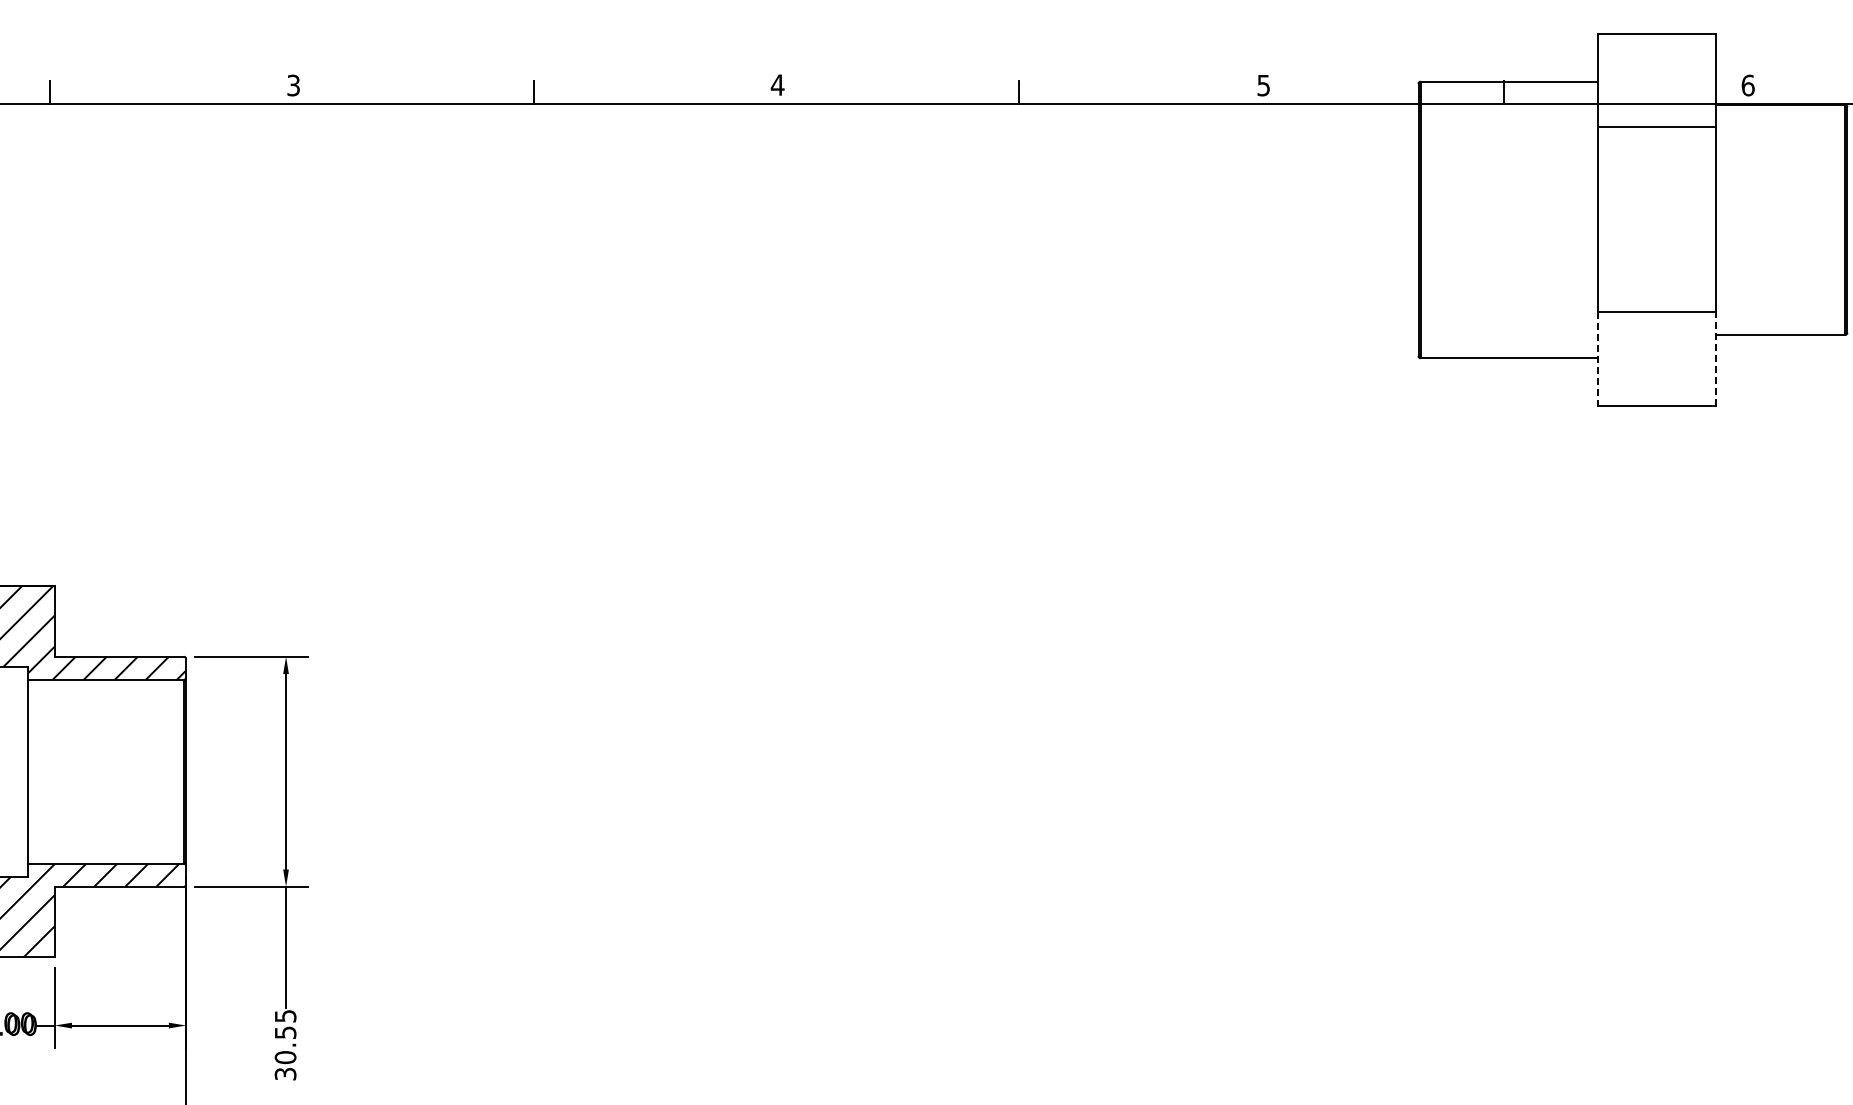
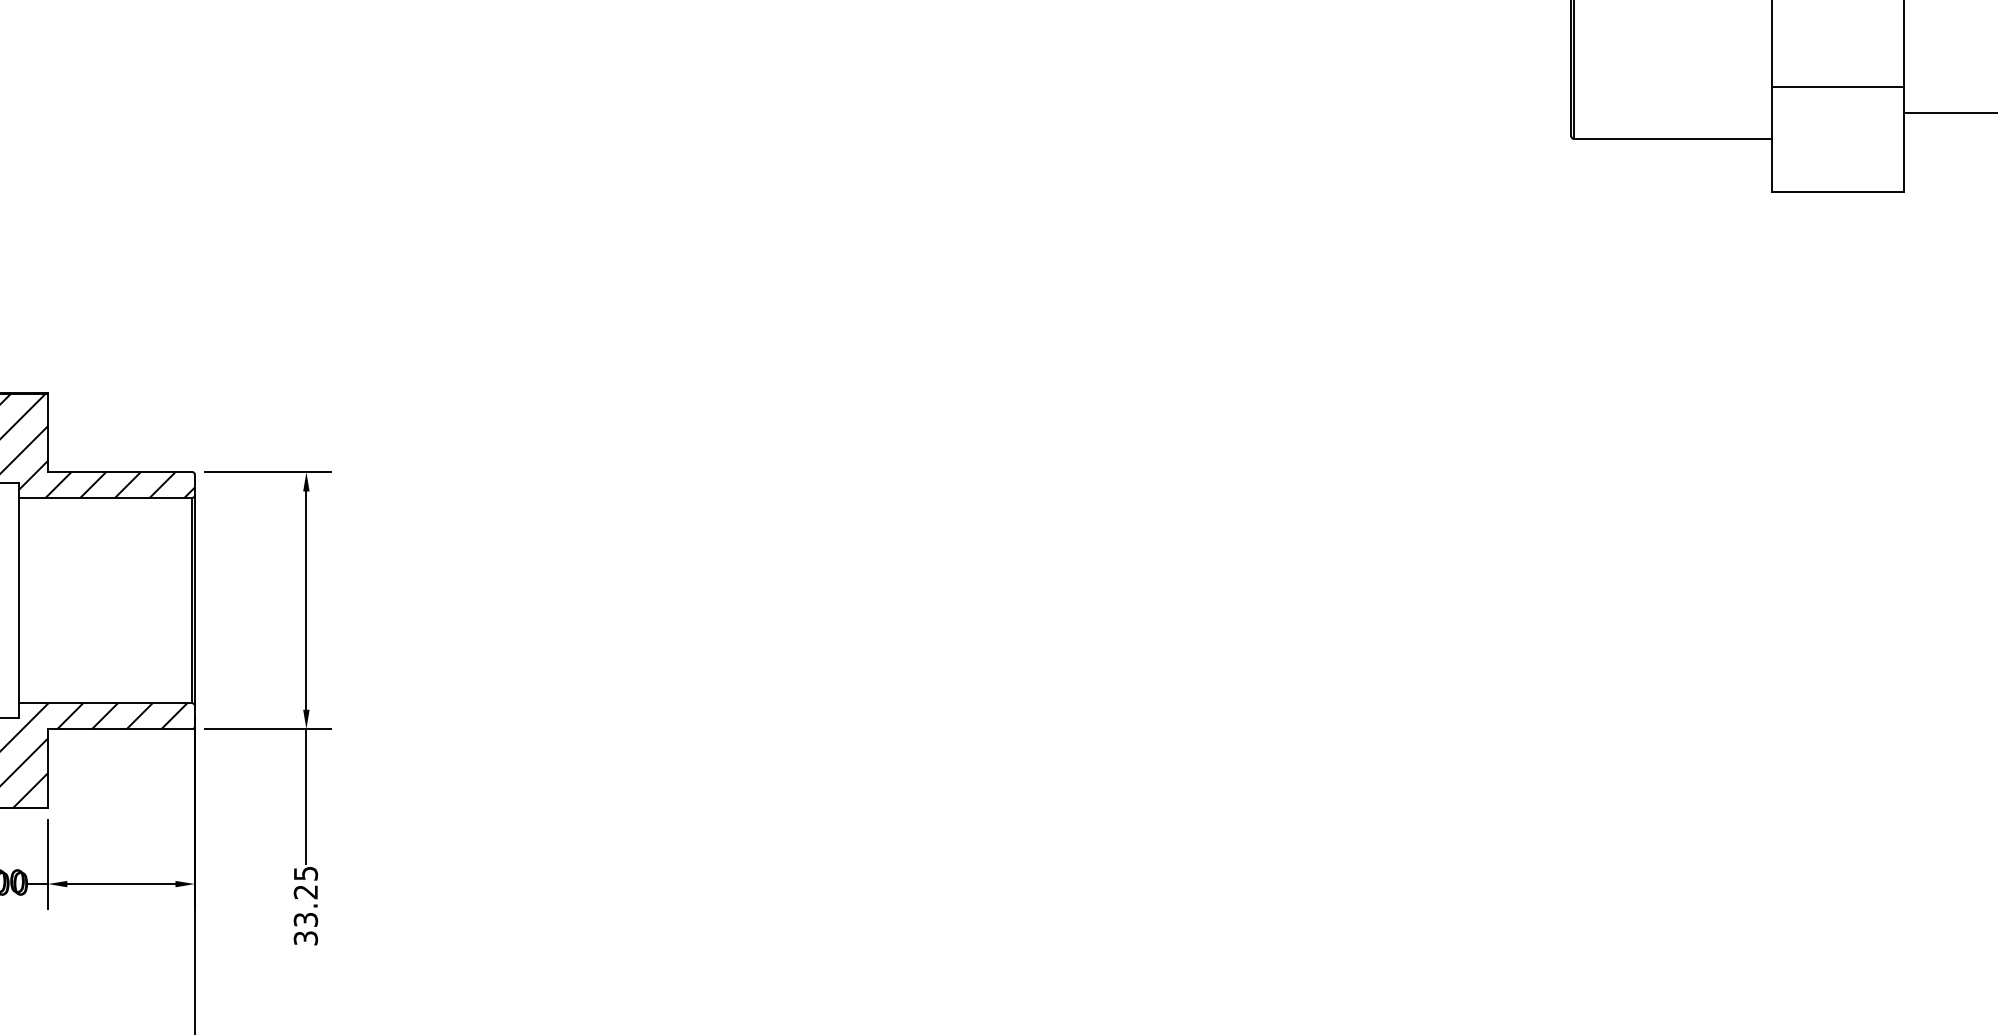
line: (1598, 358) -> (1772, 138), dashed -> solid
line: (1715, 358) -> (1903, 138), dashed -> solid
text: (285, 1045) -> (305, 906), 30.55 -> 33.25

